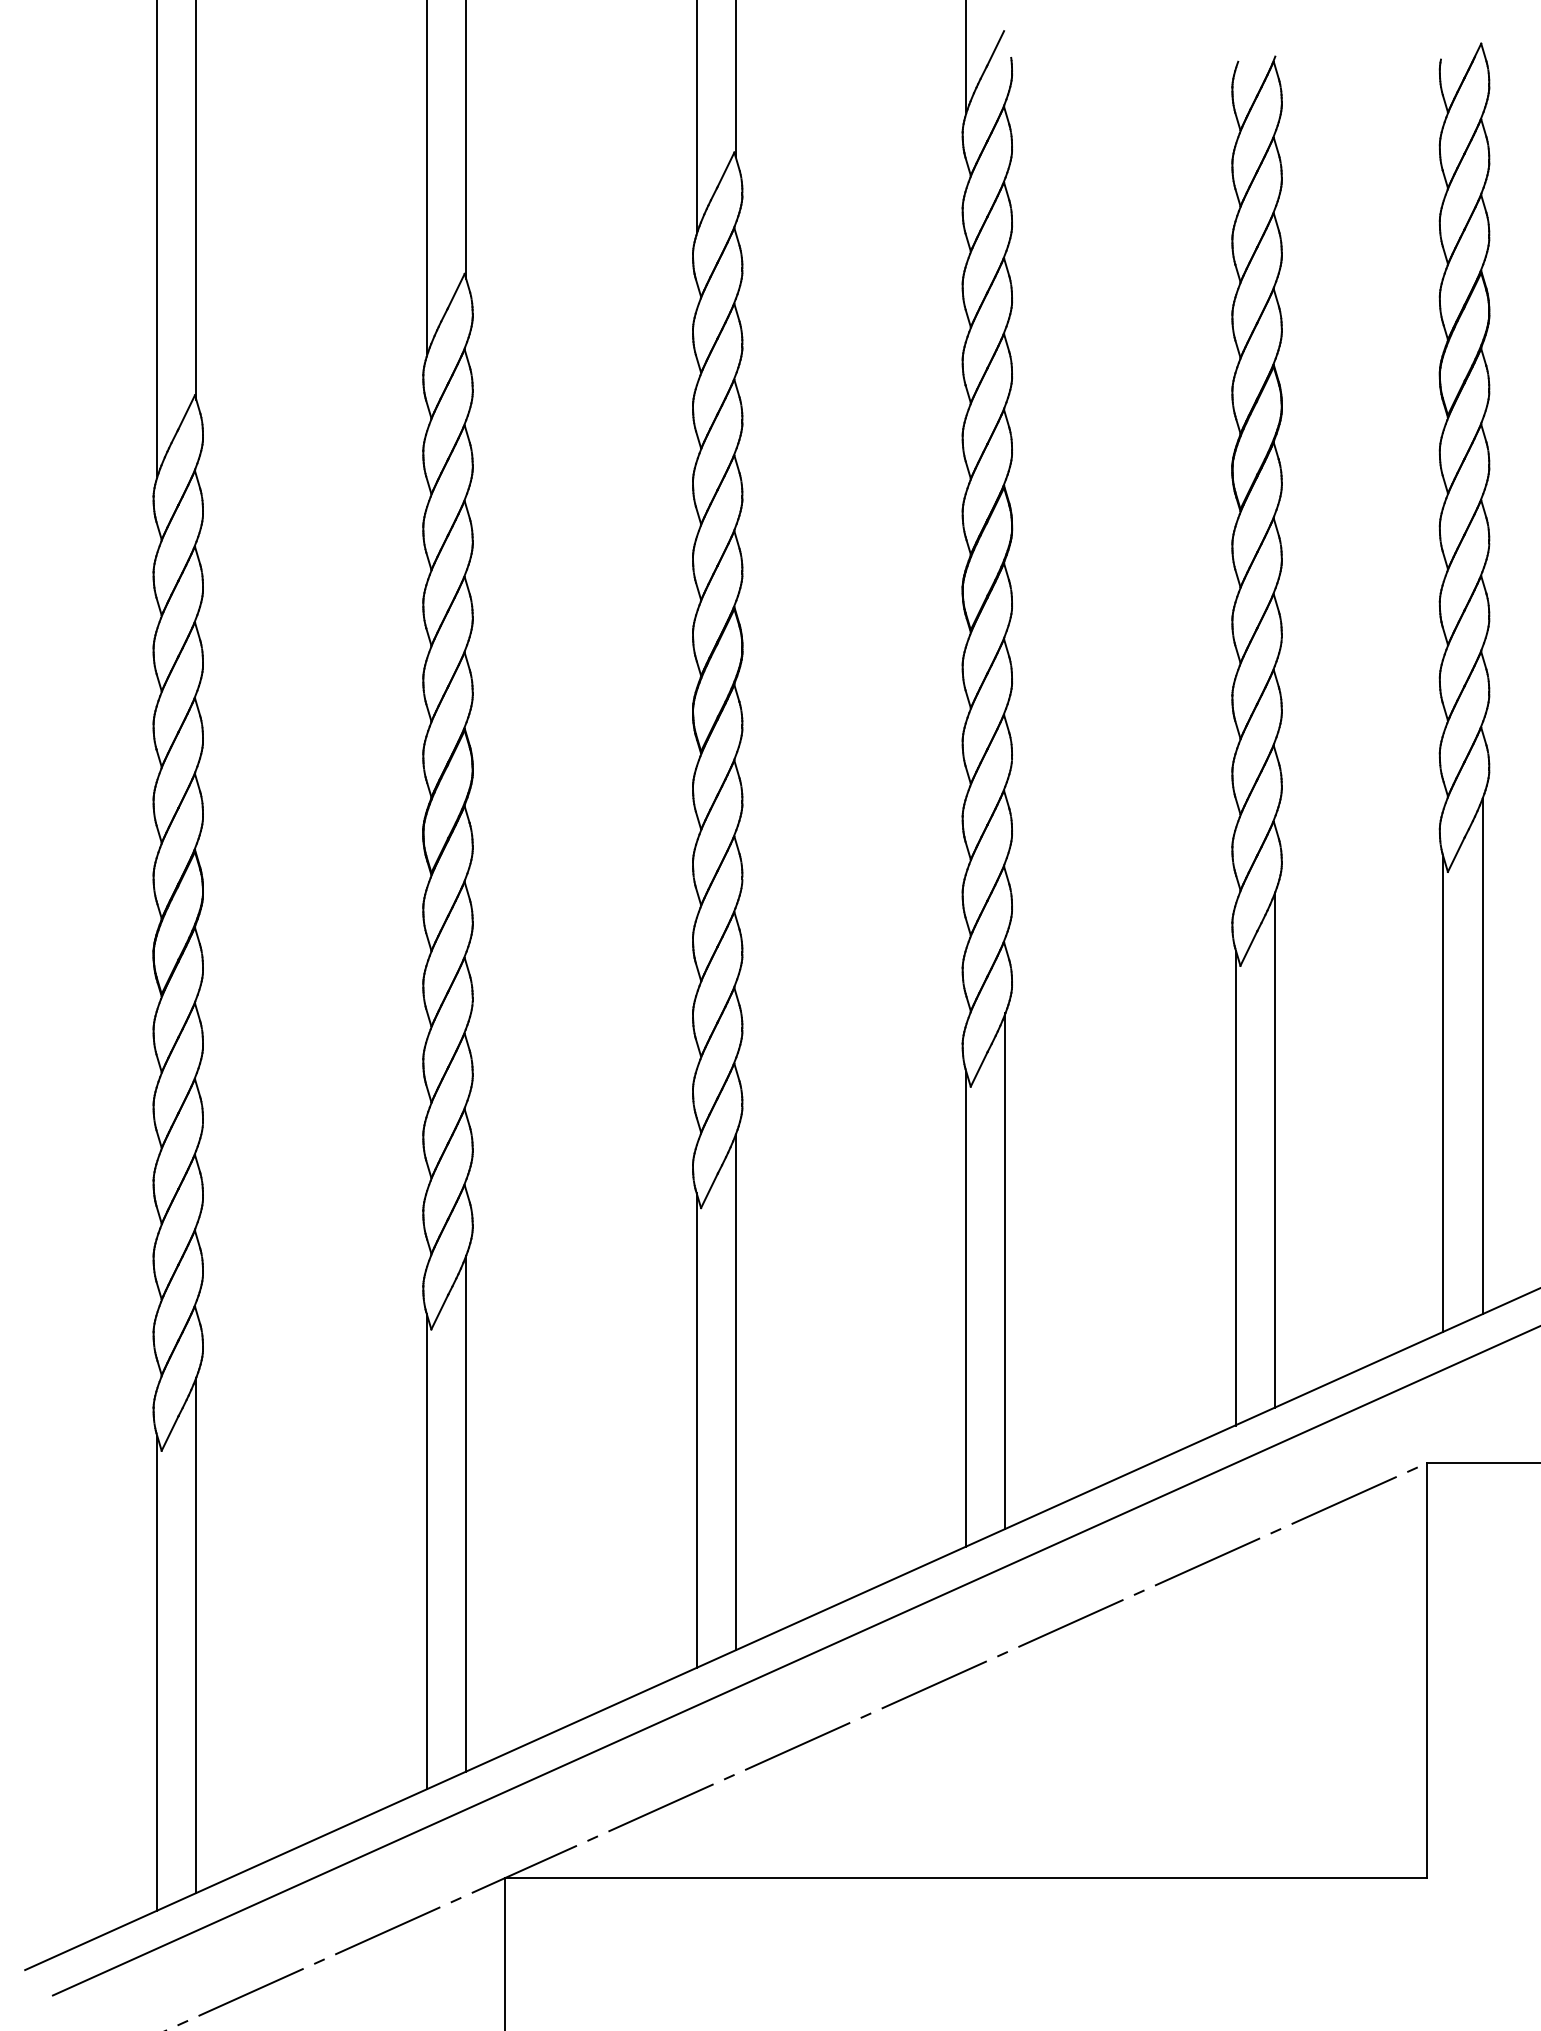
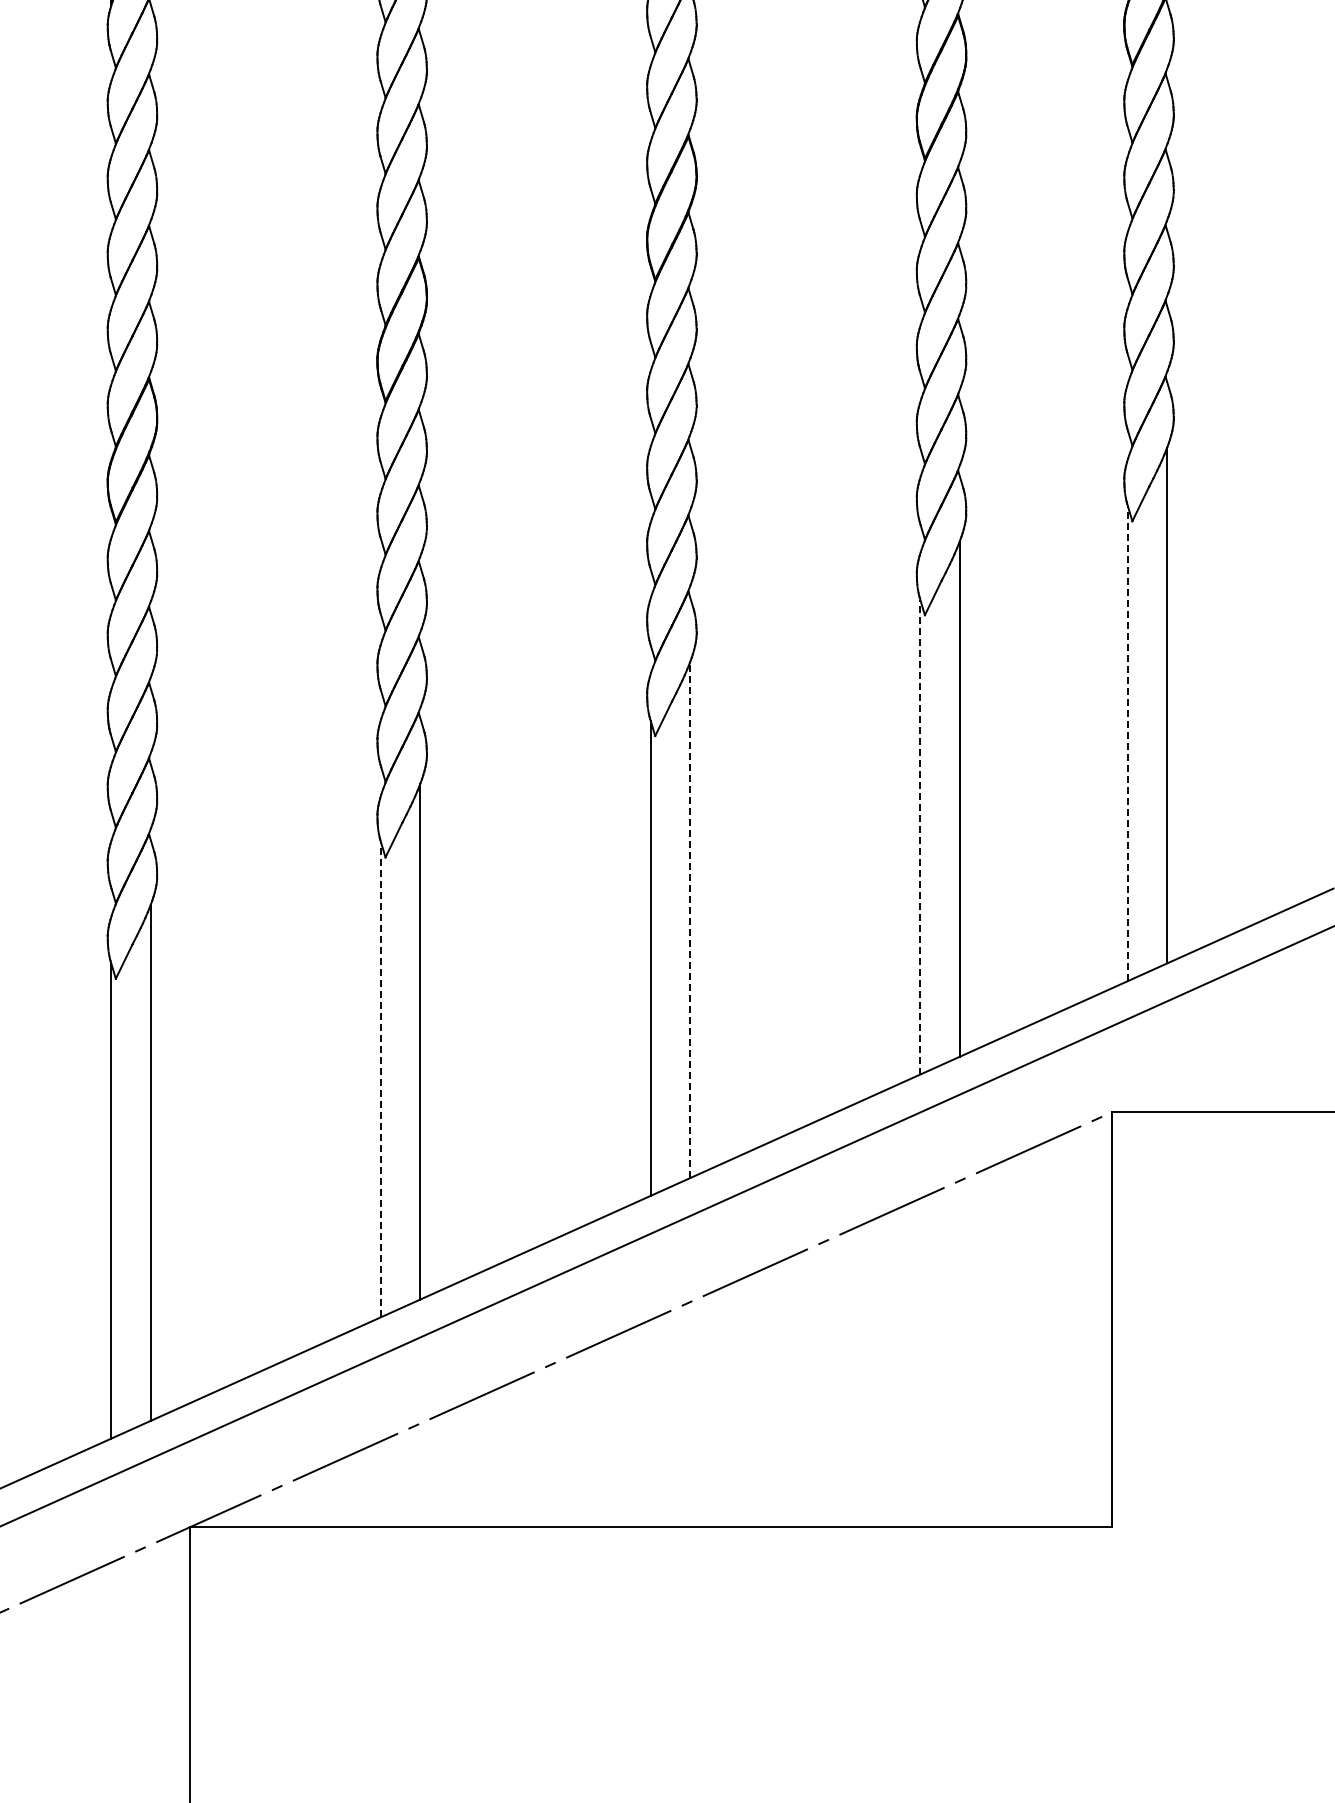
line: (1443, 1094) -> (1127, 743), solid -> dashed
line: (1235, 1187) -> (919, 836), solid -> dashed
line: (1005, 1271) -> (689, 920), solid -> dashed
line: (696, 1430) -> (380, 1079), solid -> dashed

